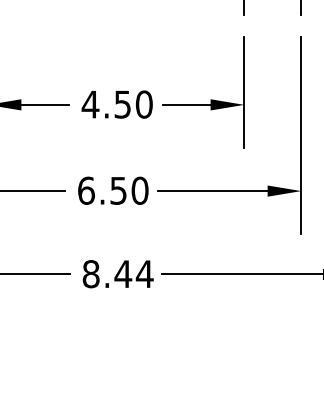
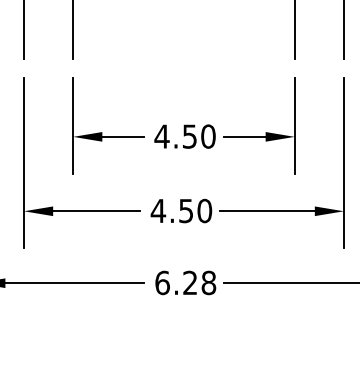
text: (86, 190) -> (158, 210), 6.50 -> 4.50
text: (117, 273) -> (185, 282), 8.44 -> 6.28

